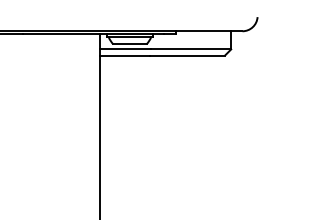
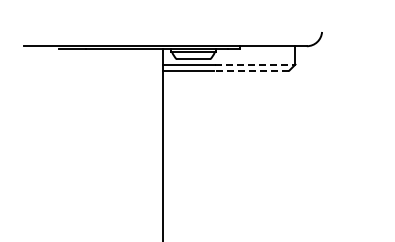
line: (191, 49) -> (255, 64), solid -> dashed
line: (187, 55) -> (251, 70), solid -> dashed

